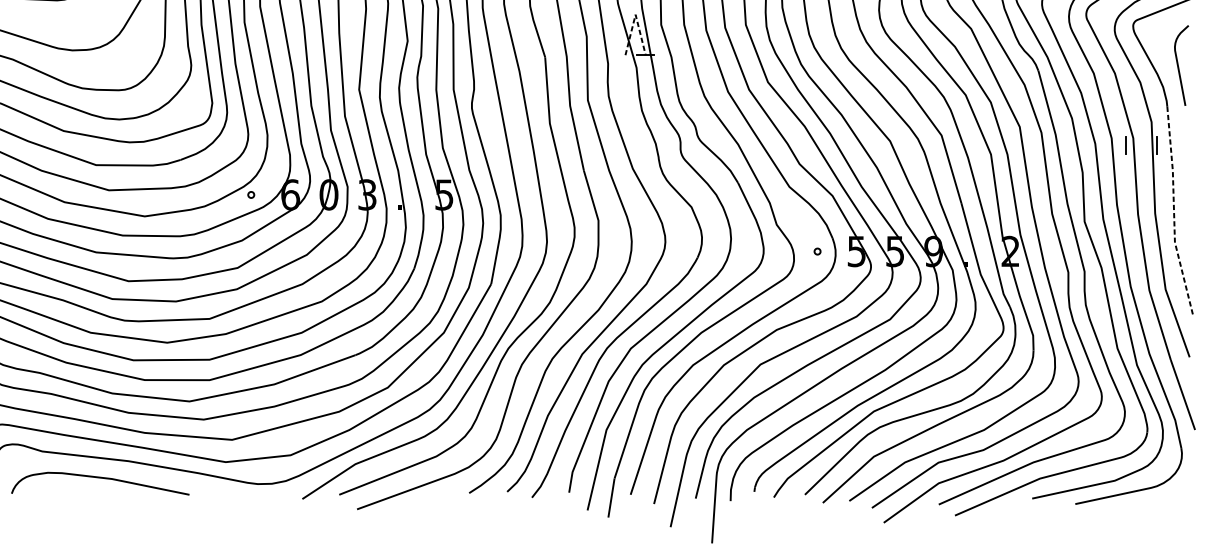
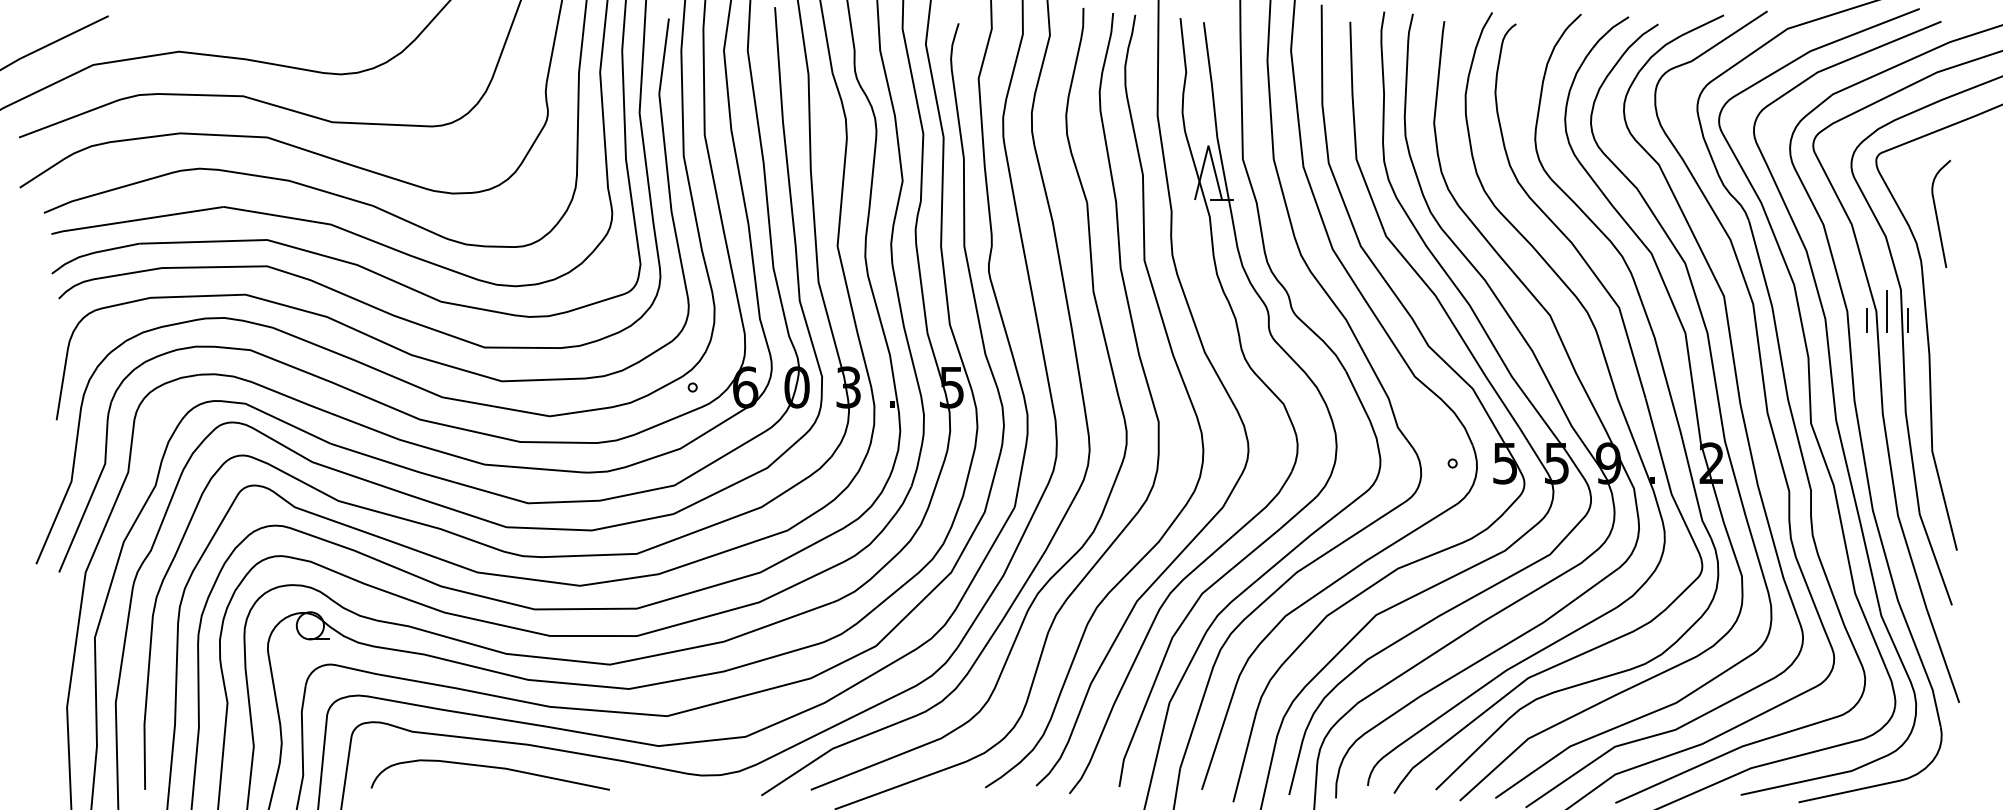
line: (635, 14) -> (1208, 145), dashed -> solid
line: (1141, 138) -> (1887, 311), added
line: (1174, 212) -> (1931, 411), dashed -> solid

